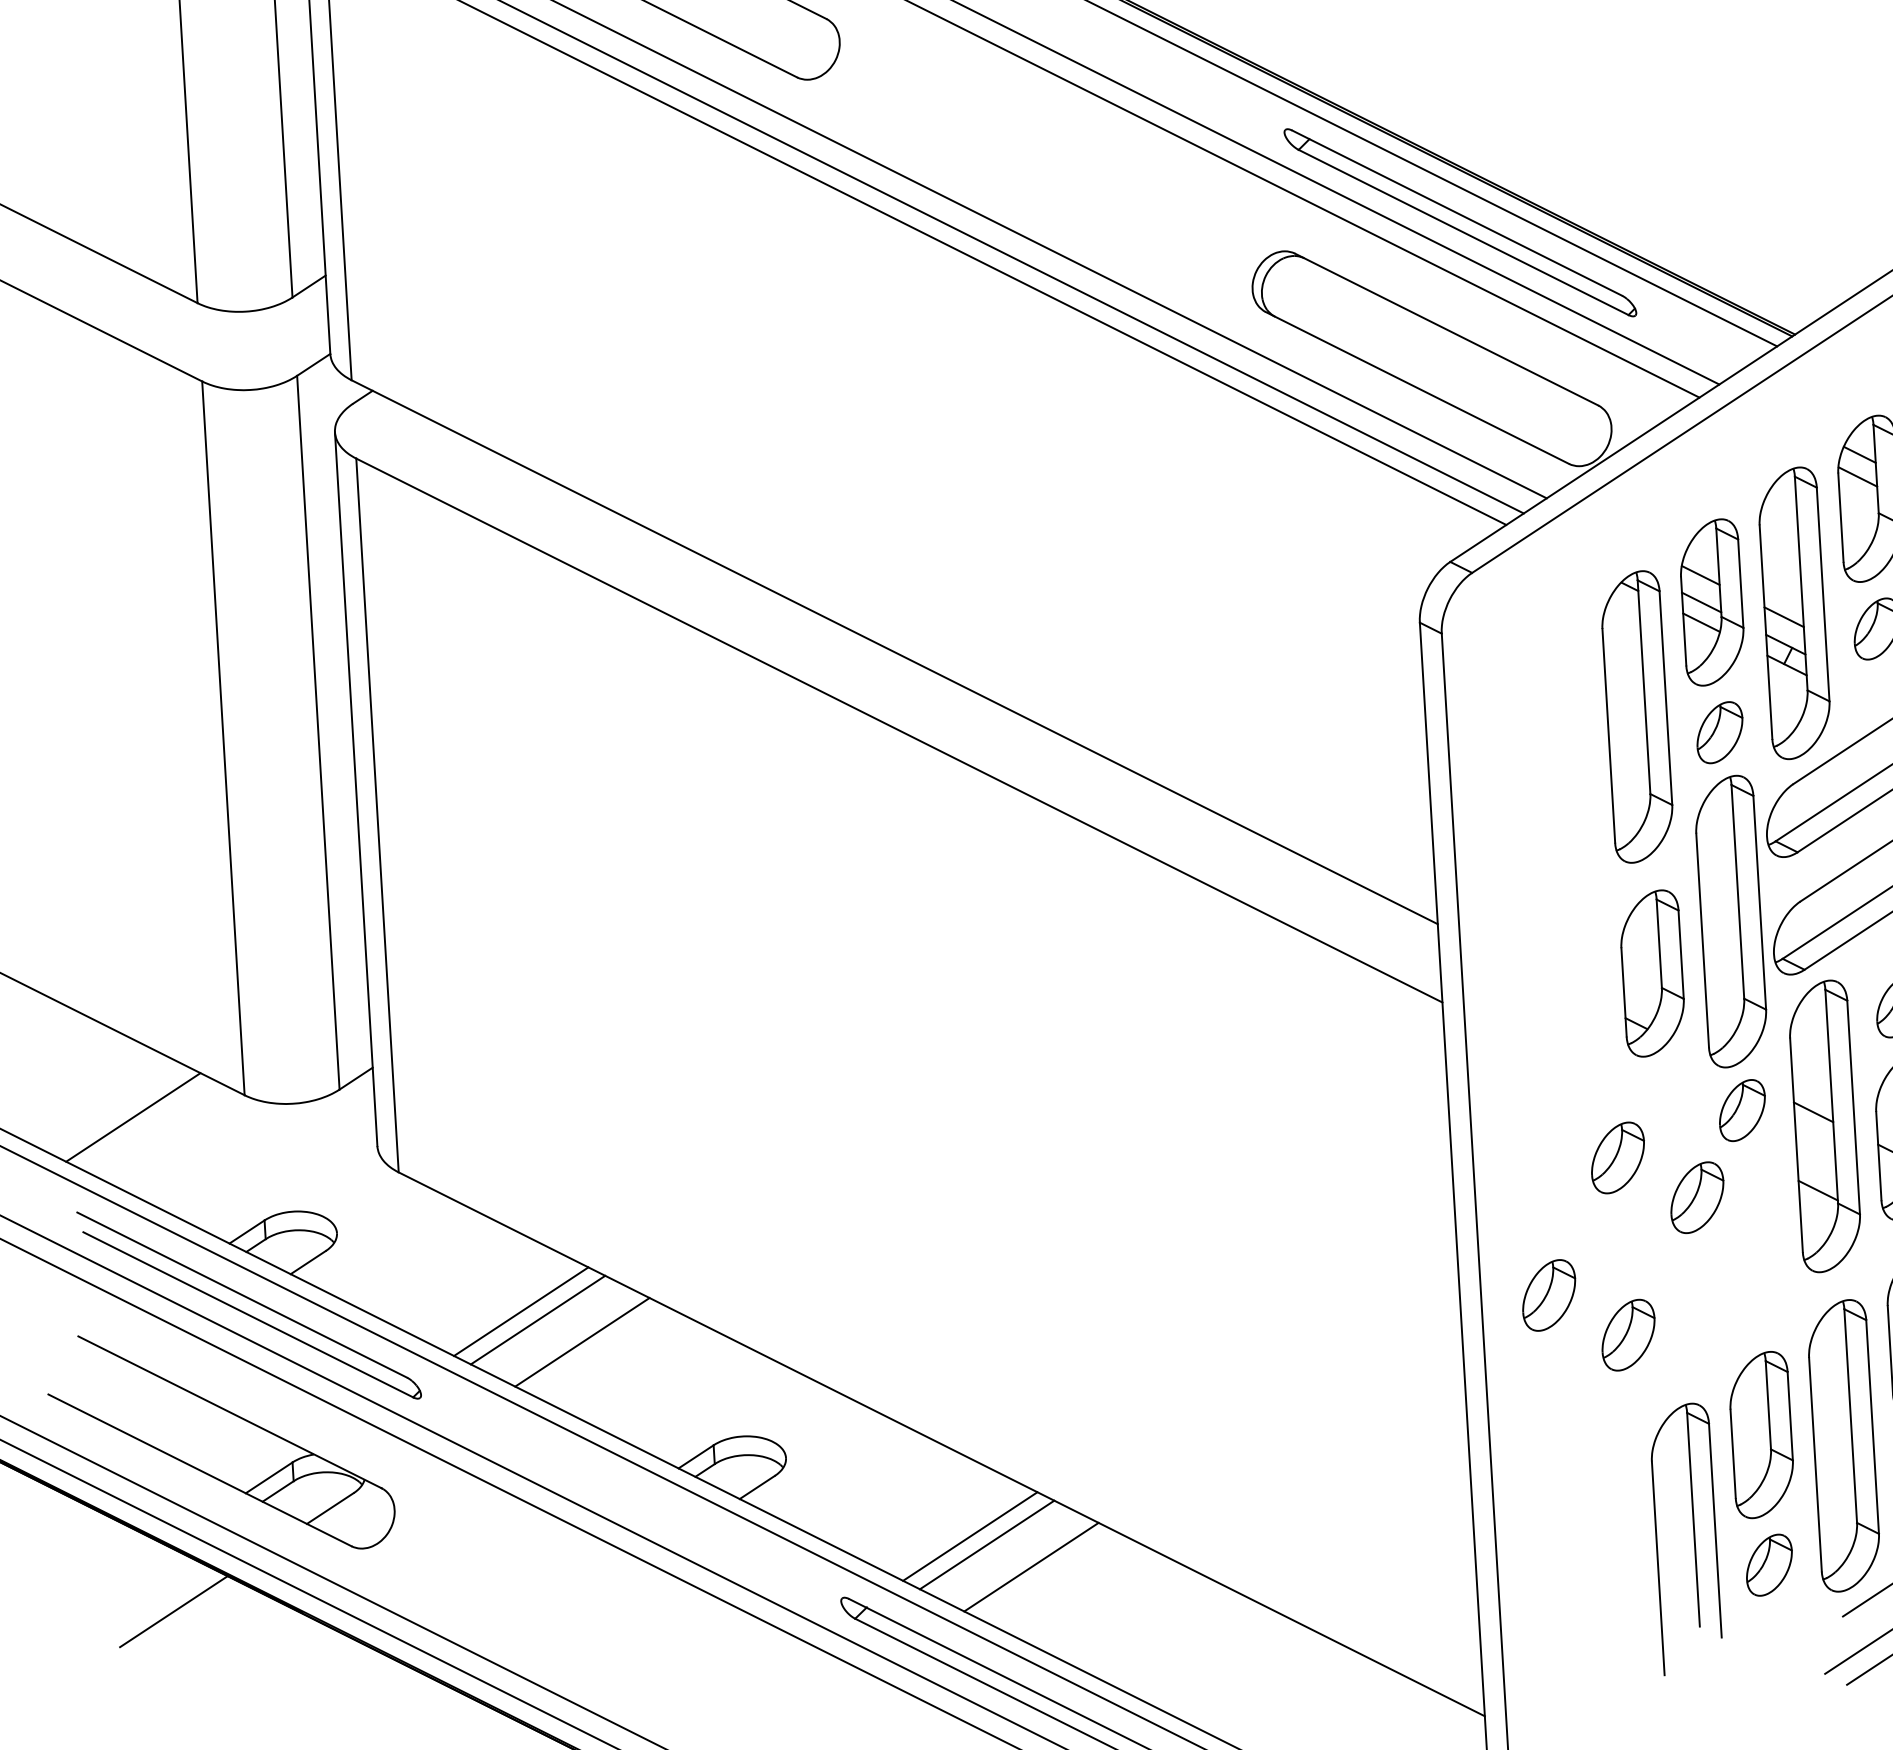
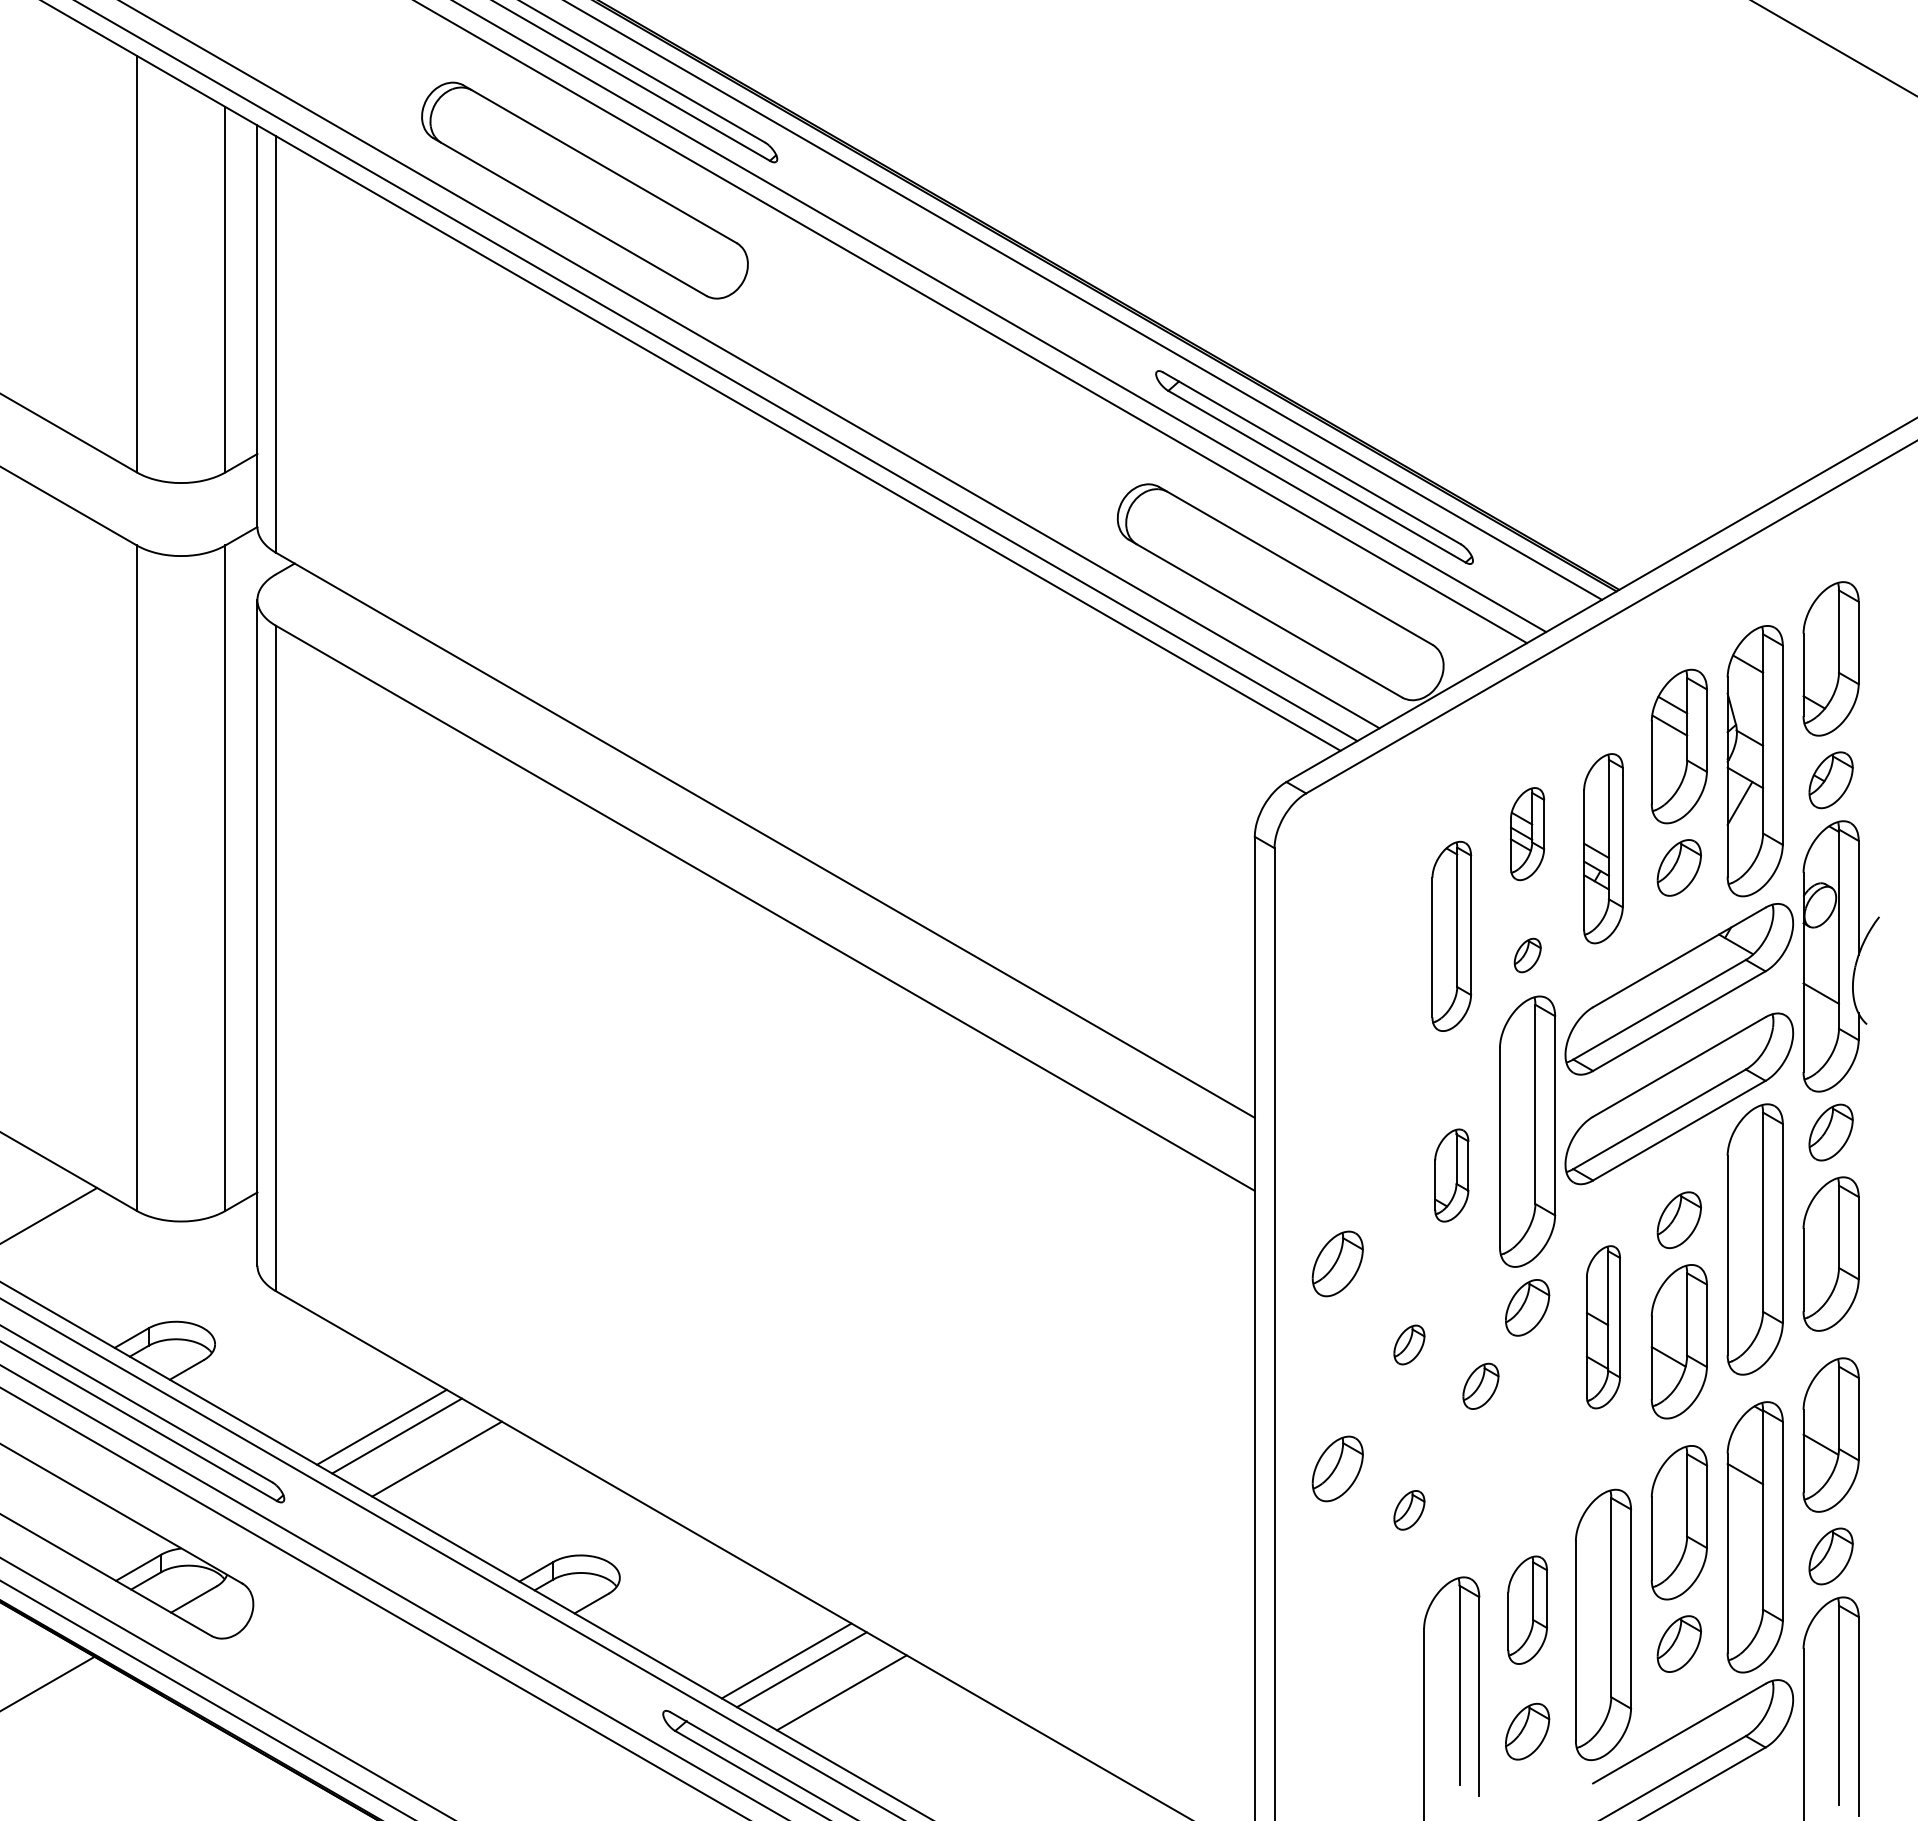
part: (1712, 601) -> (1527, 833), size x0.6
part: (1794, 613) -> (1603, 848), size x0.7
part: (1637, 717) -> (1451, 936), size x0.7
part: (1719, 732) -> (1527, 955), size x0.6
part: (1652, 973) -> (1451, 1175), size x0.6
part: (1535, 1075) -> (1337, 1263), added
part: (1825, 1126) -> (1603, 1327), size x0.6
part: (1618, 1157) -> (1409, 1344), size x0.6
part: (1696, 1197) -> (1480, 1386), size x0.7
part: (1628, 1335) -> (1409, 1510), size x0.6
part: (1761, 1434) -> (1527, 1609), size x0.7

